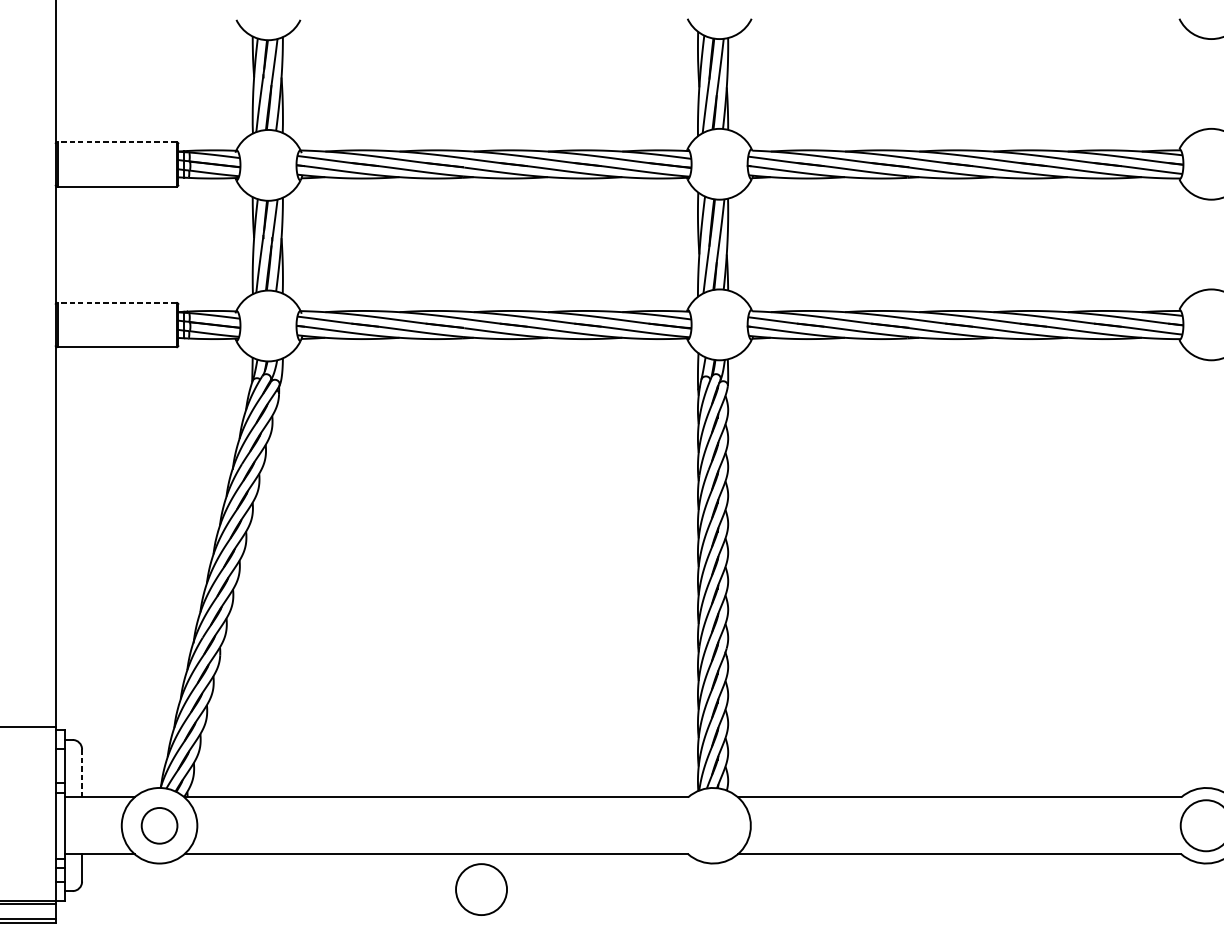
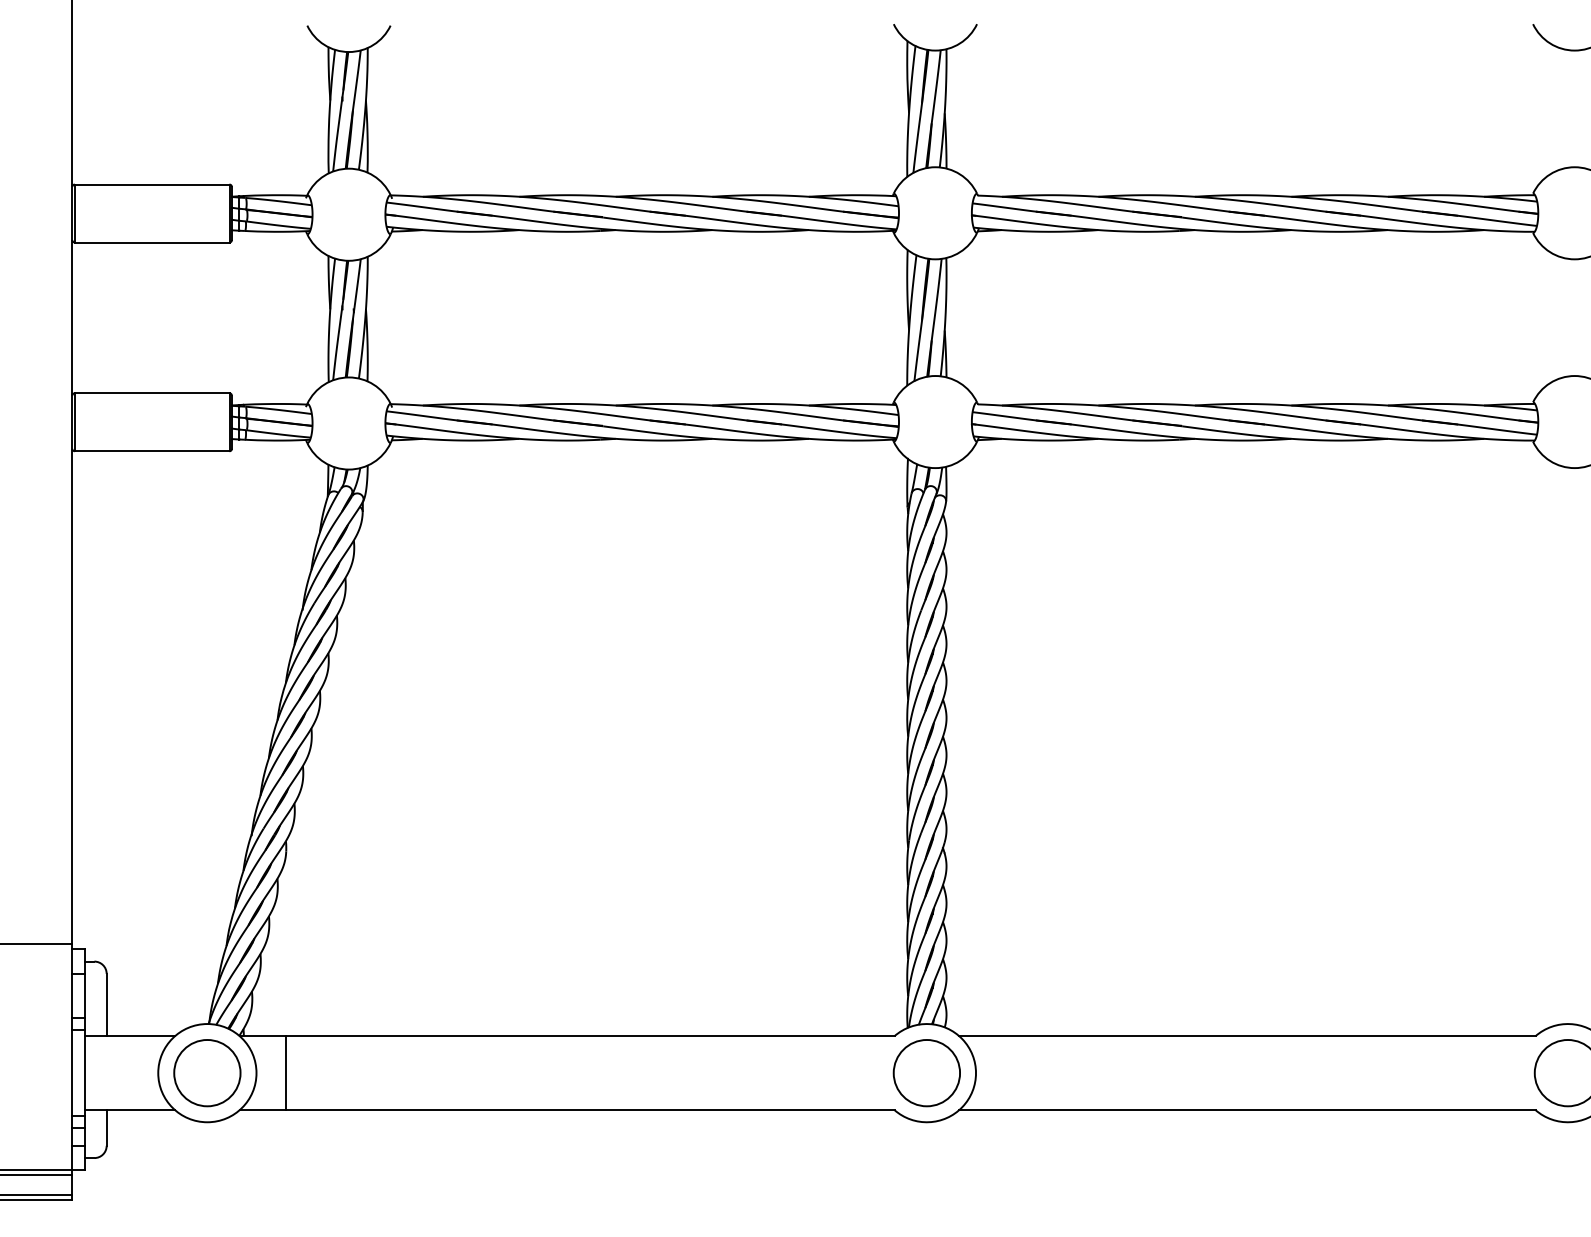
line: (116, 142) -> (151, 184), dashed -> solid
line: (116, 302) -> (151, 393), dashed -> solid
line: (81, 773) -> (106, 1005), dashed -> solid
line: (219, 825) -> (285, 1072), added
circle: (159, 826) -> (207, 1073), size x1.43
circle: (481, 889) -> (926, 1073), moved

